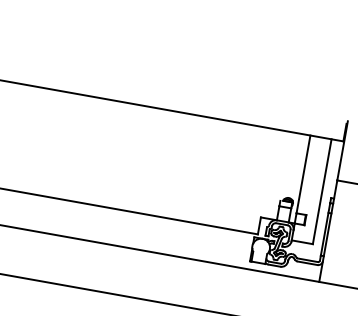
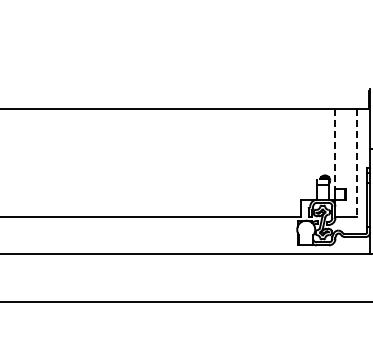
line: (303, 174) -> (335, 149), solid -> dashed
line: (322, 192) -> (357, 163), solid -> dashed

